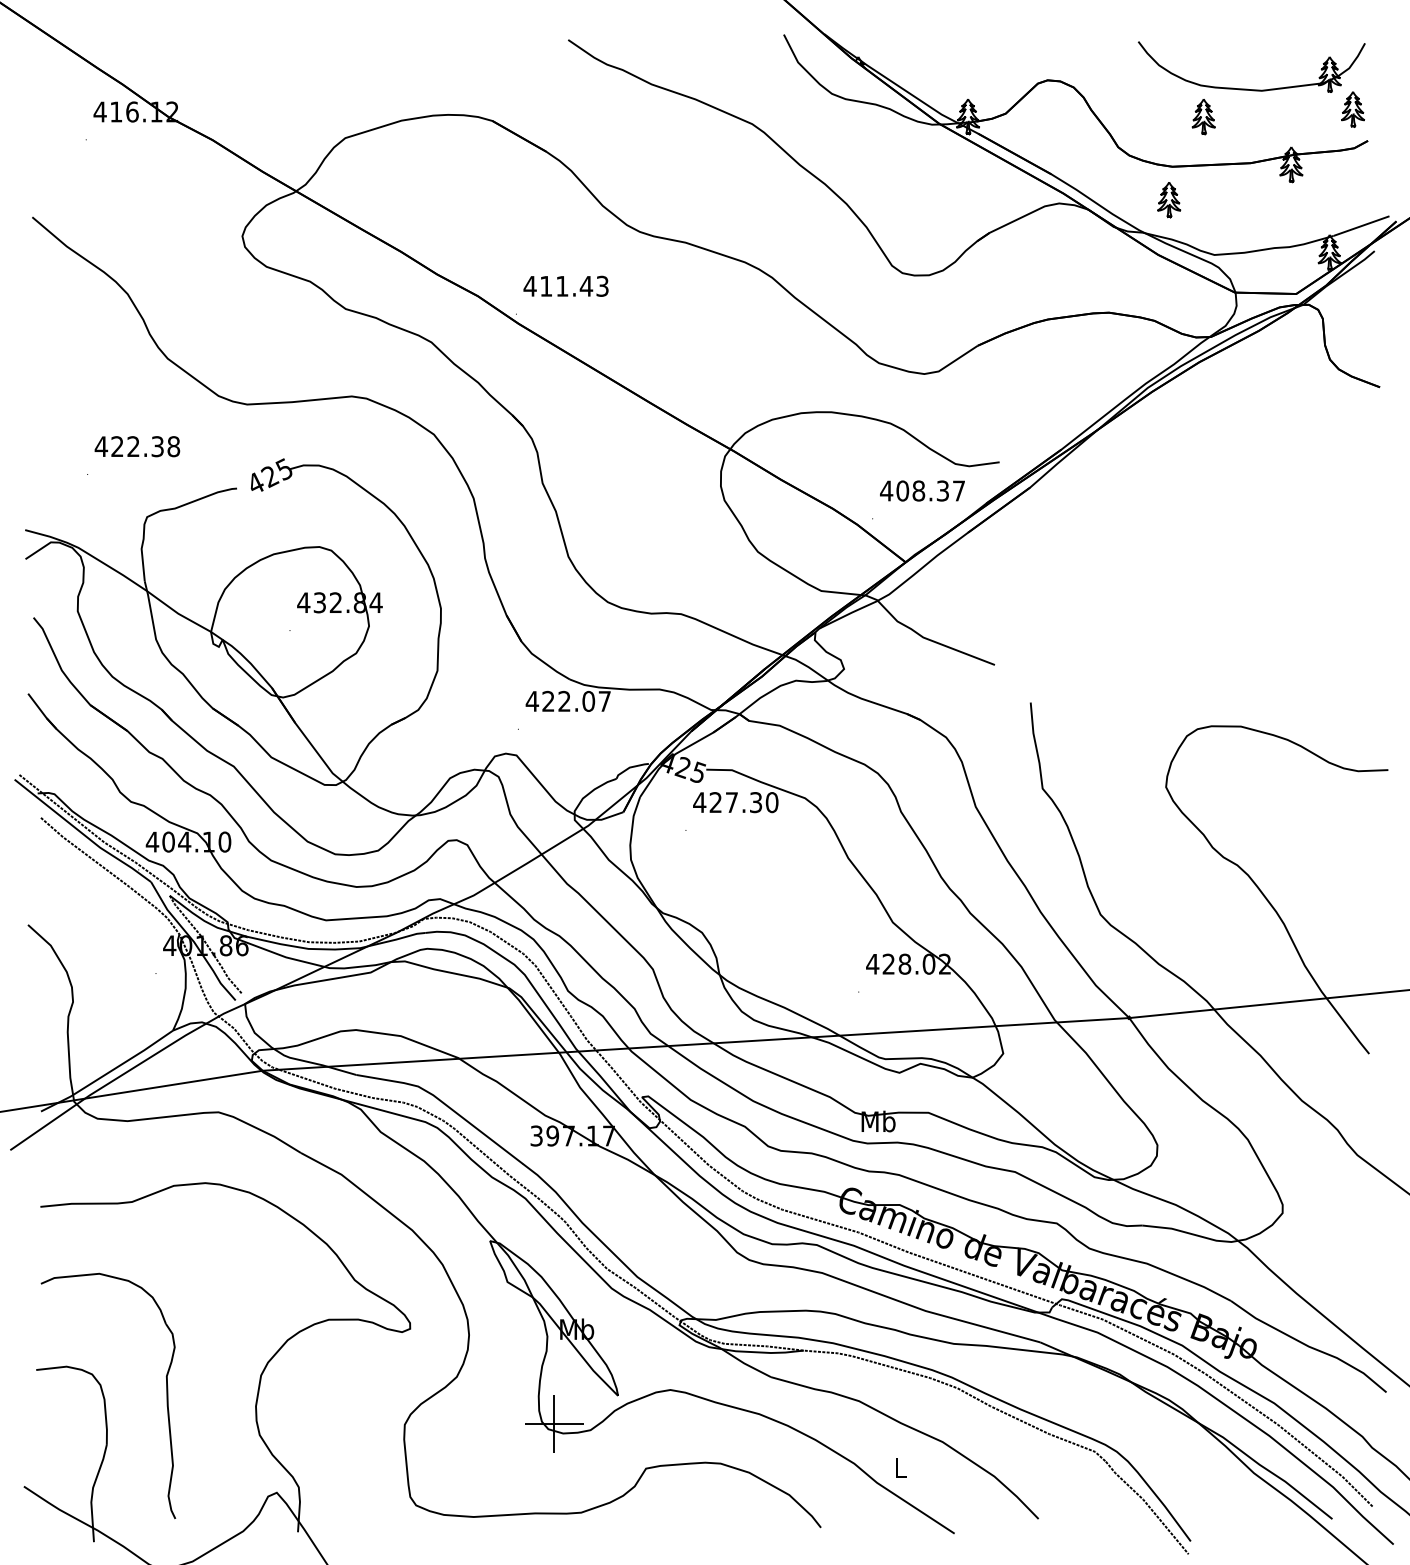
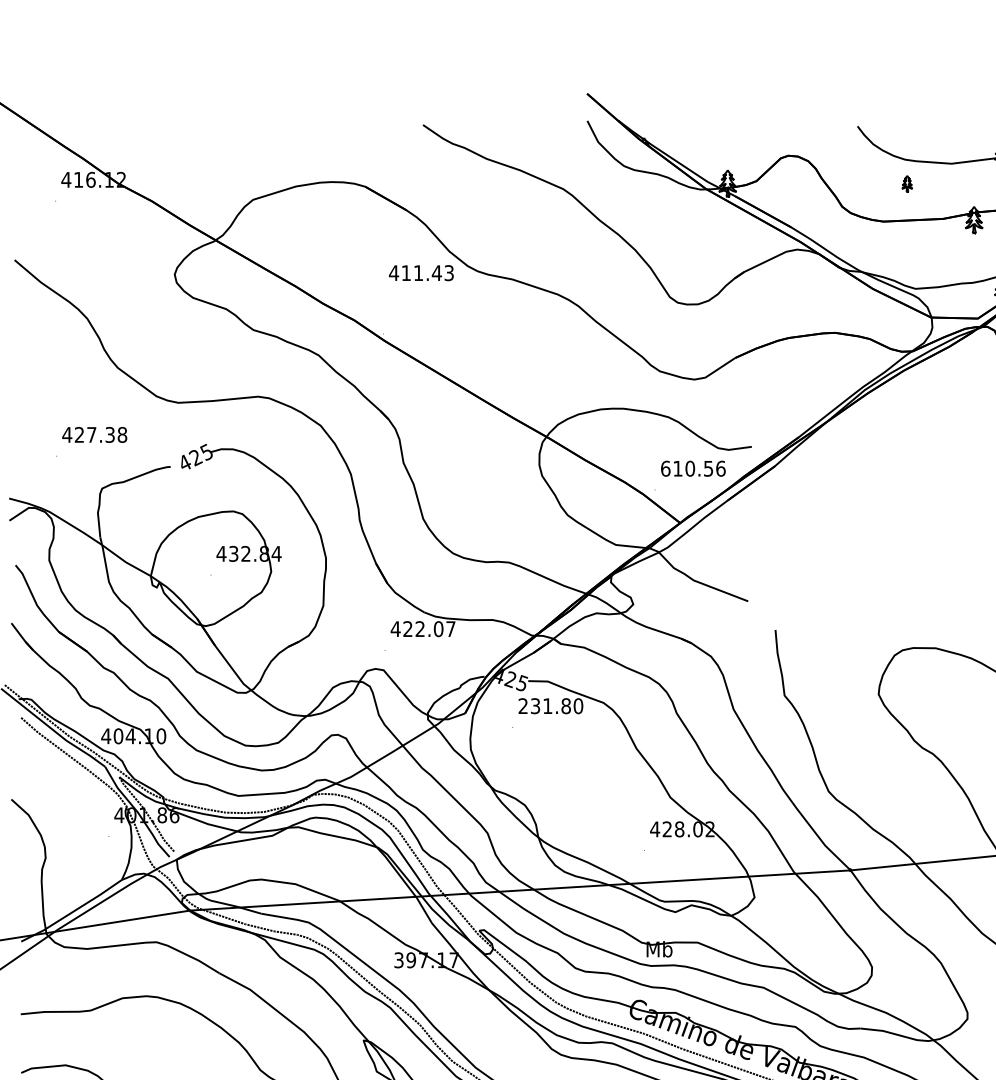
part: (1203, 117) -> (907, 184), size x0.6
part: (1169, 200) -> (881, 247), removed
text: (565, 285) -> (420, 272), moved
text: (133, 446) -> (91, 434), 422.38 -> 427.38
text: (922, 490) -> (693, 468), 408.37 -> 610.56
text: (727, 802) -> (544, 706), 427.30 -> 231.80

